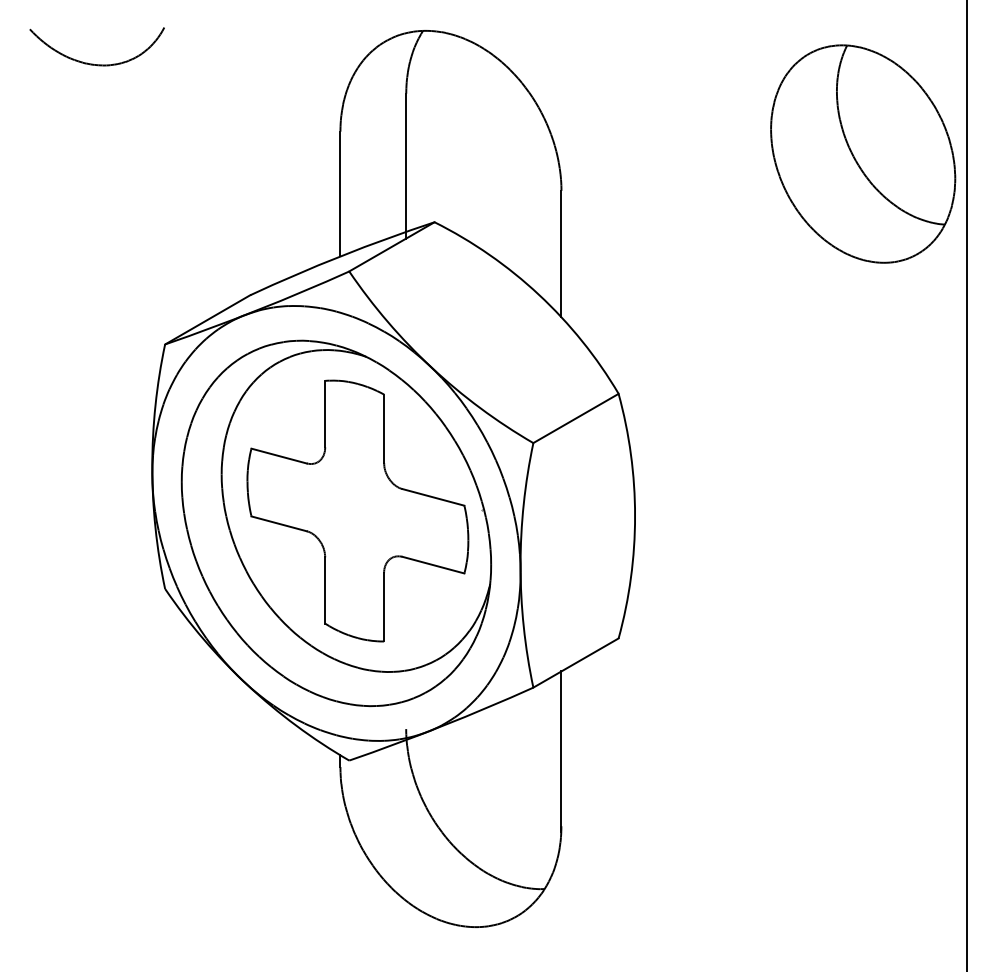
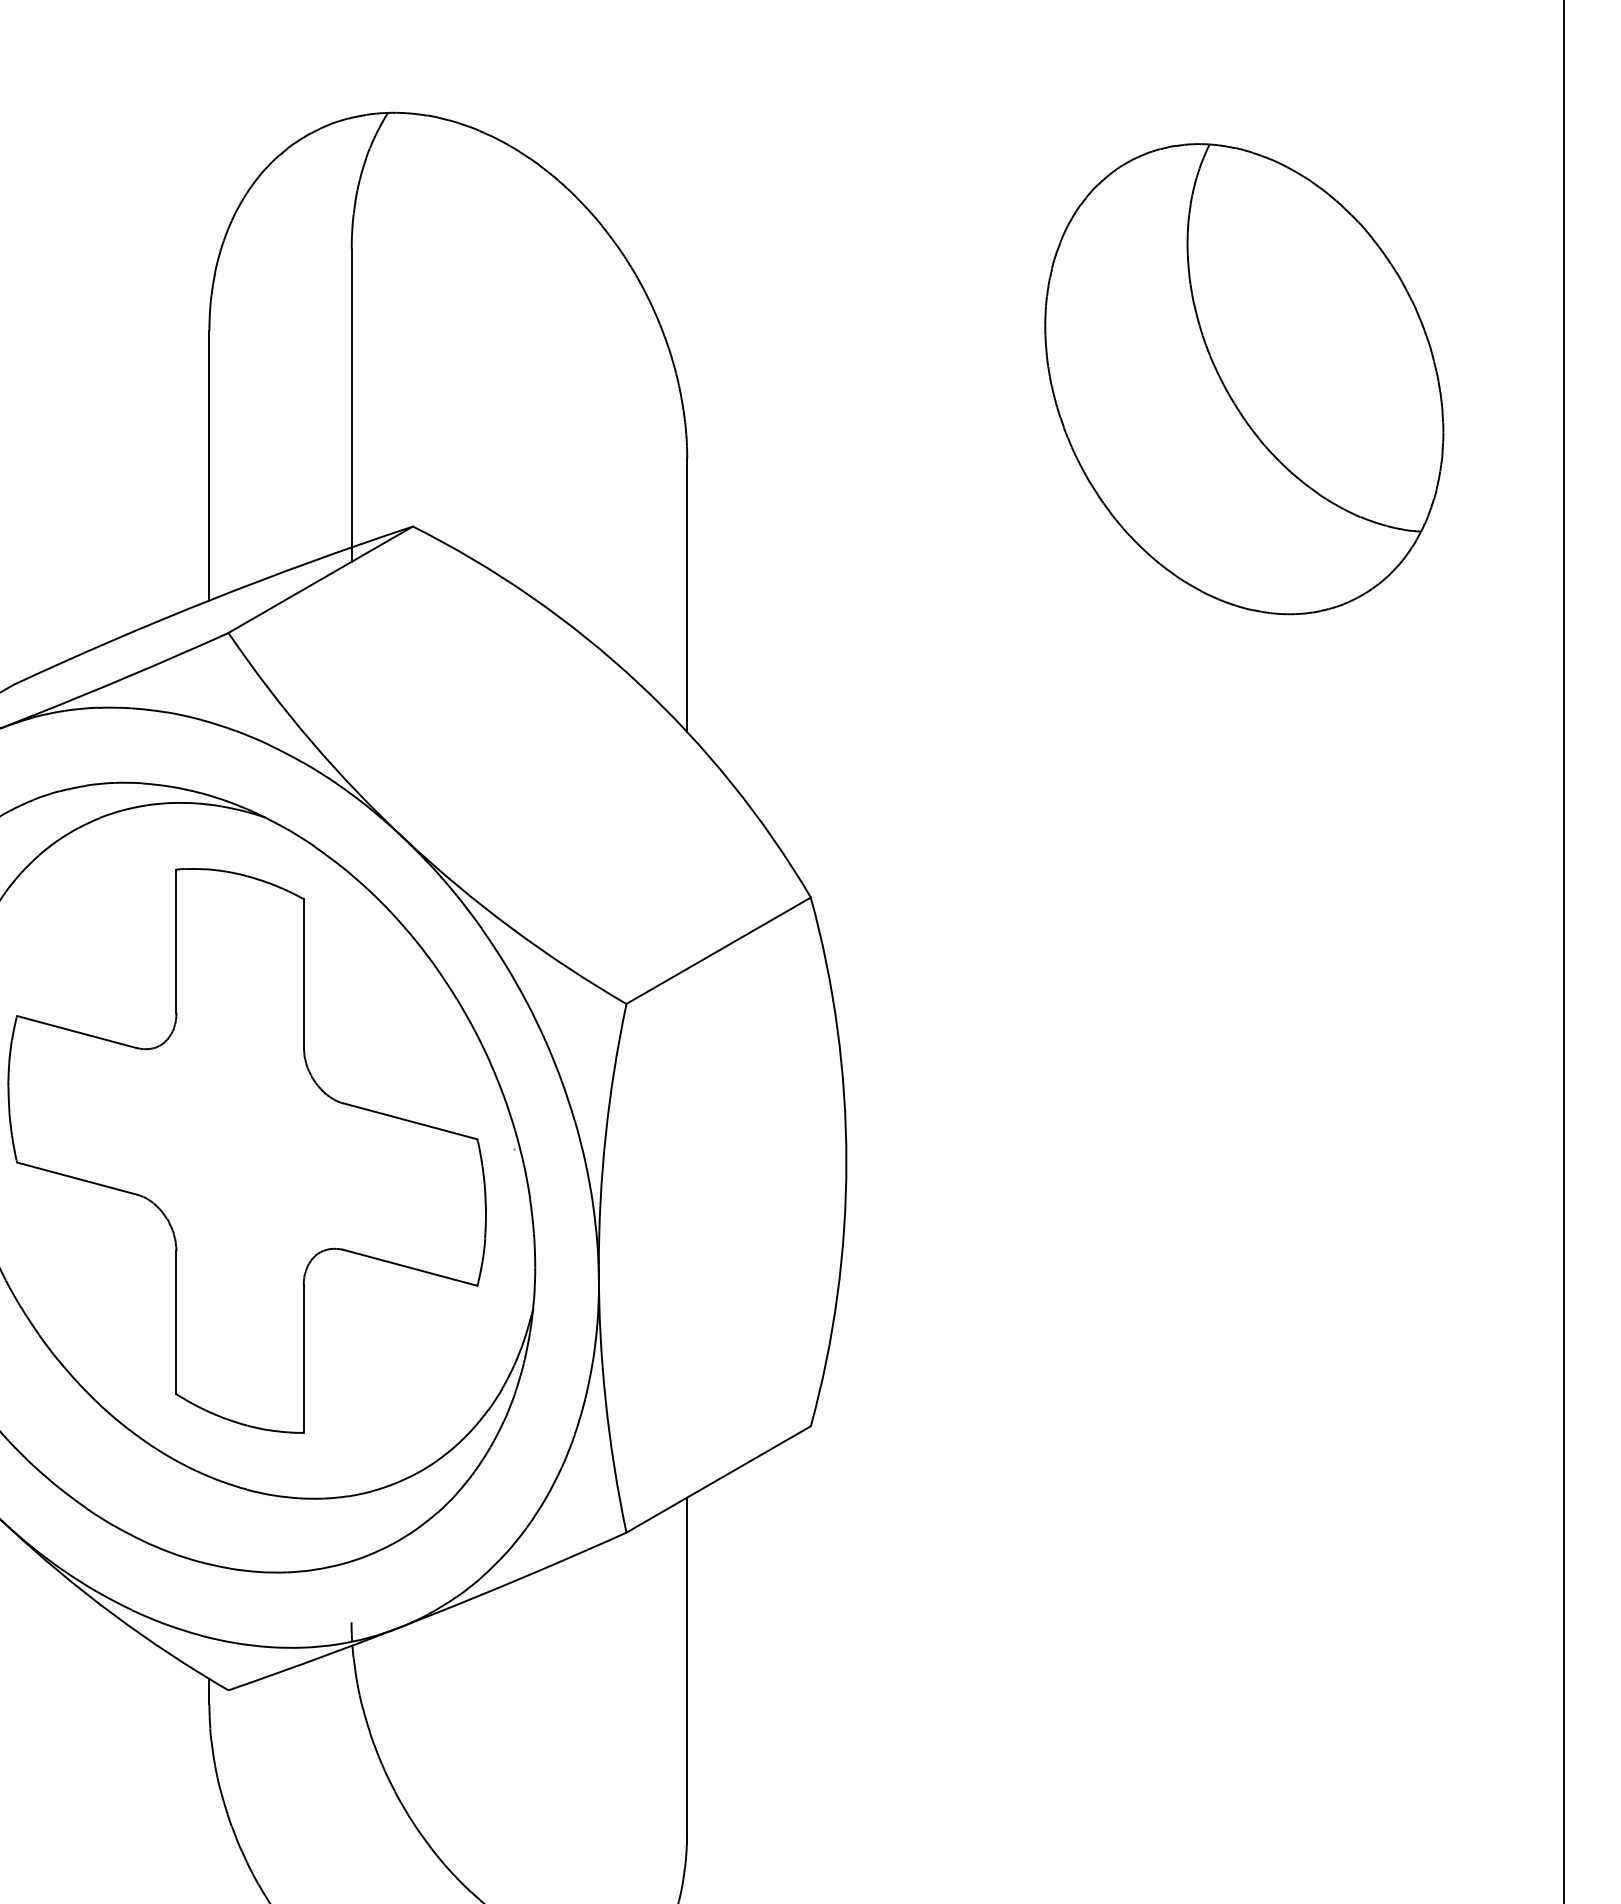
part: (863, 153) -> (1245, 377), moved

